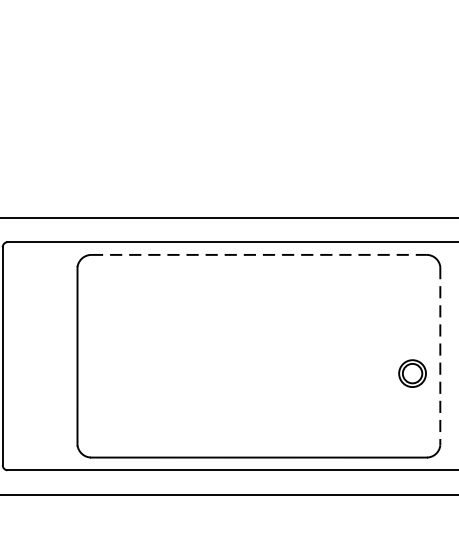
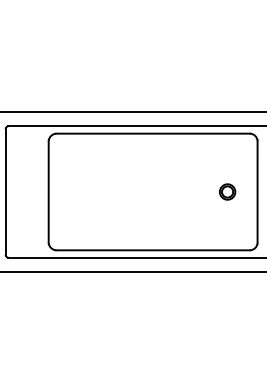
line: (259, 254) -> (153, 133), dashed -> solid
line: (440, 357) -> (257, 192), dashed -> solid
part: (412, 372) -> (227, 191), moved

